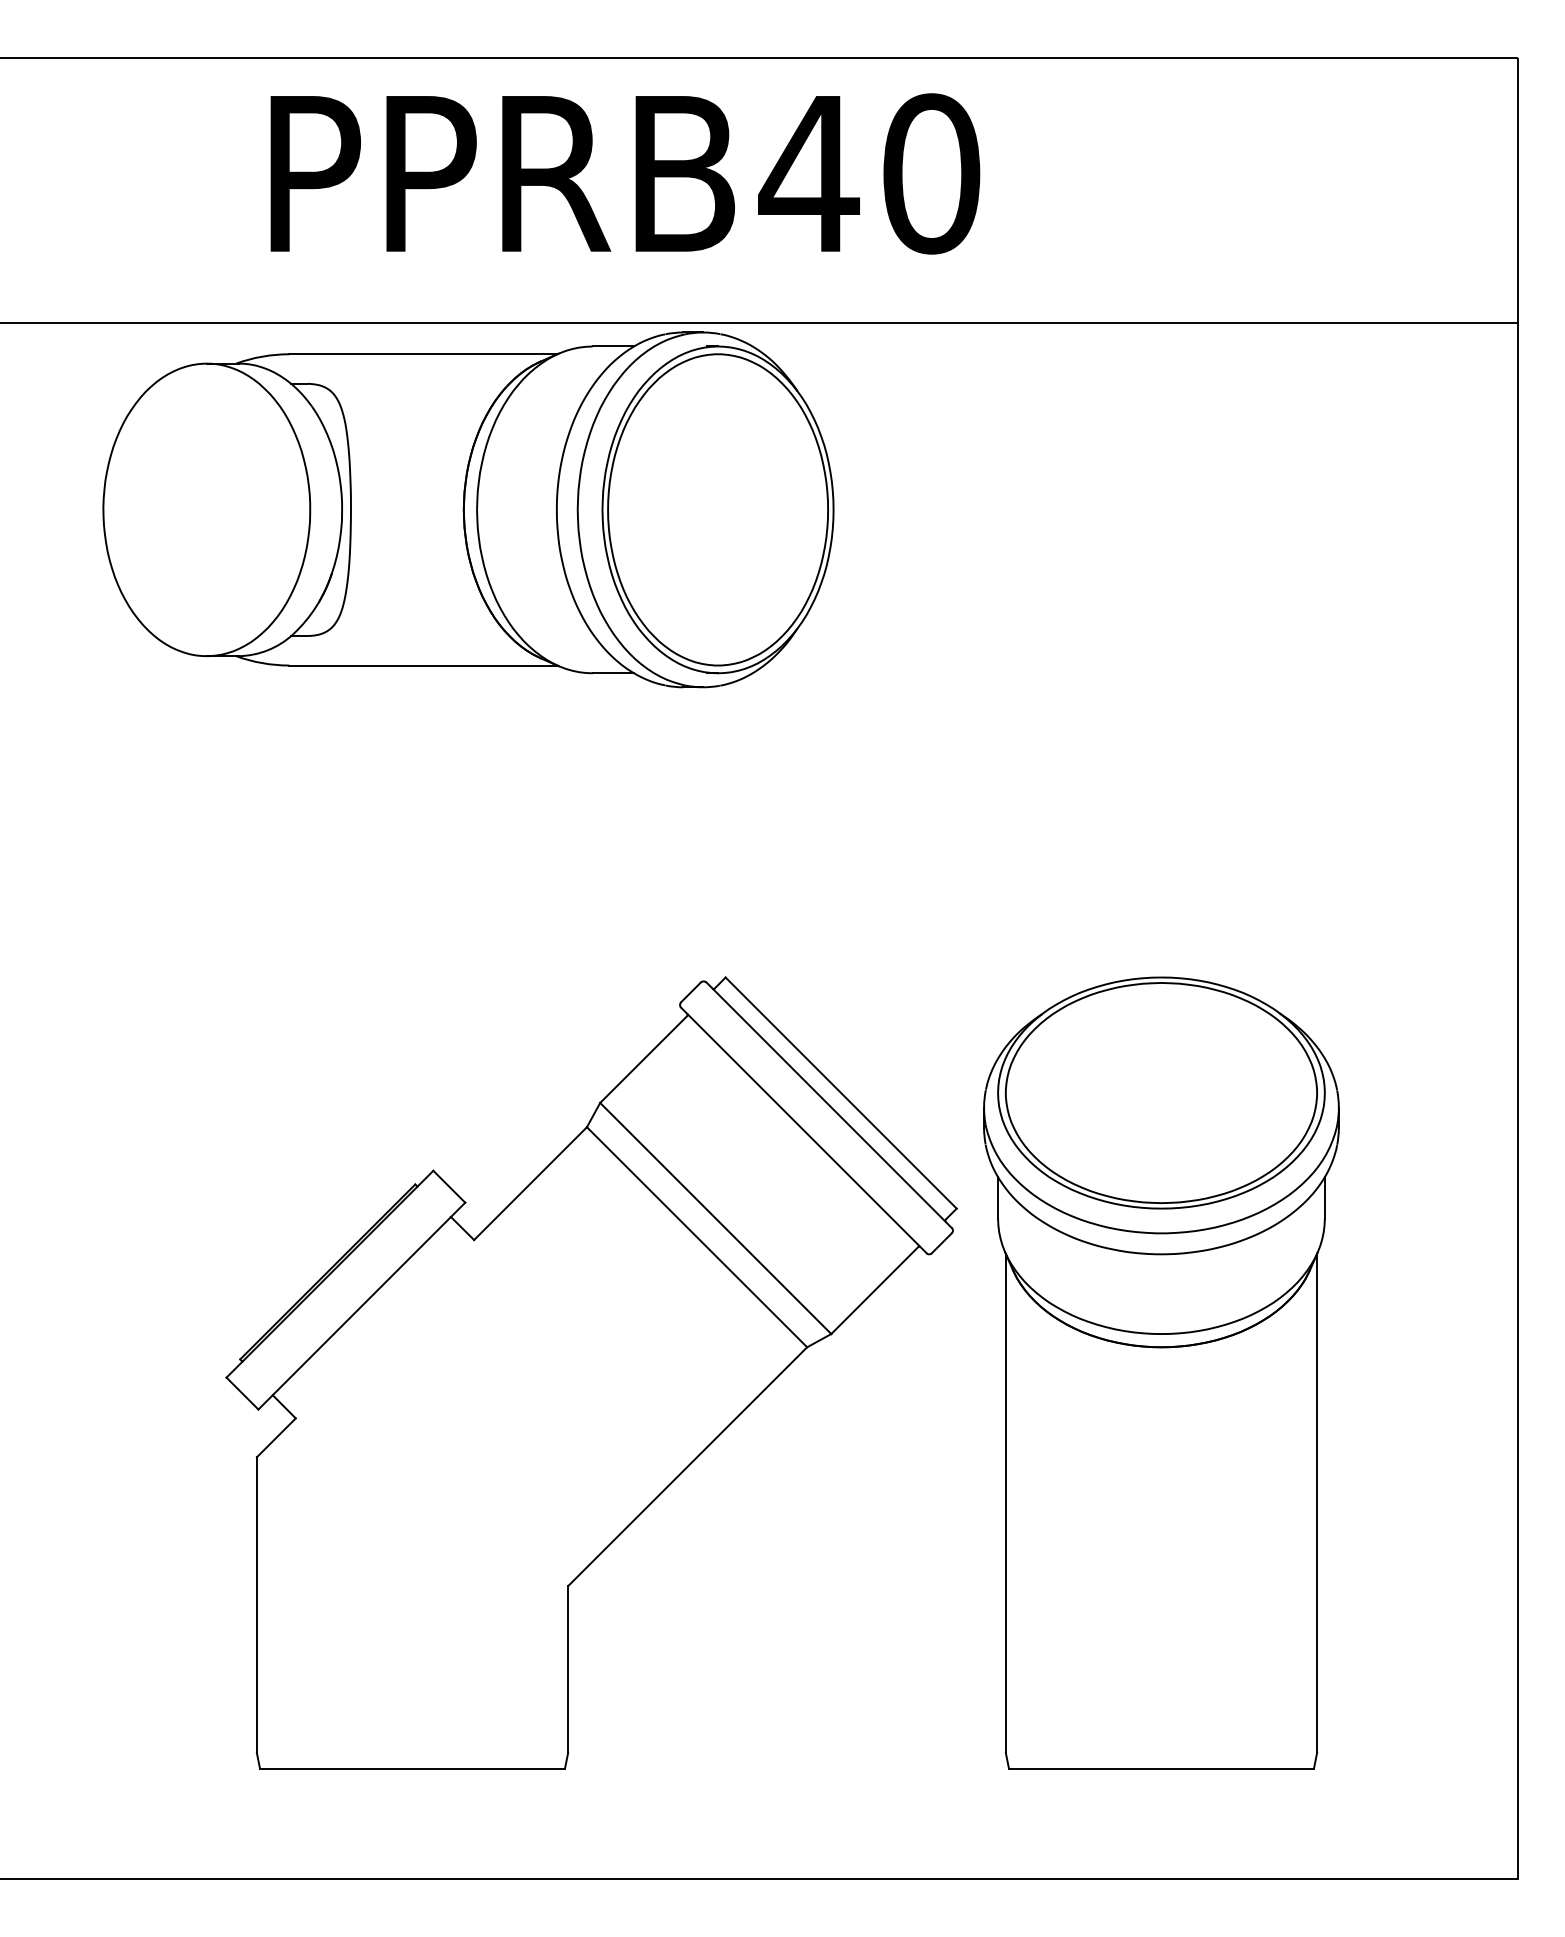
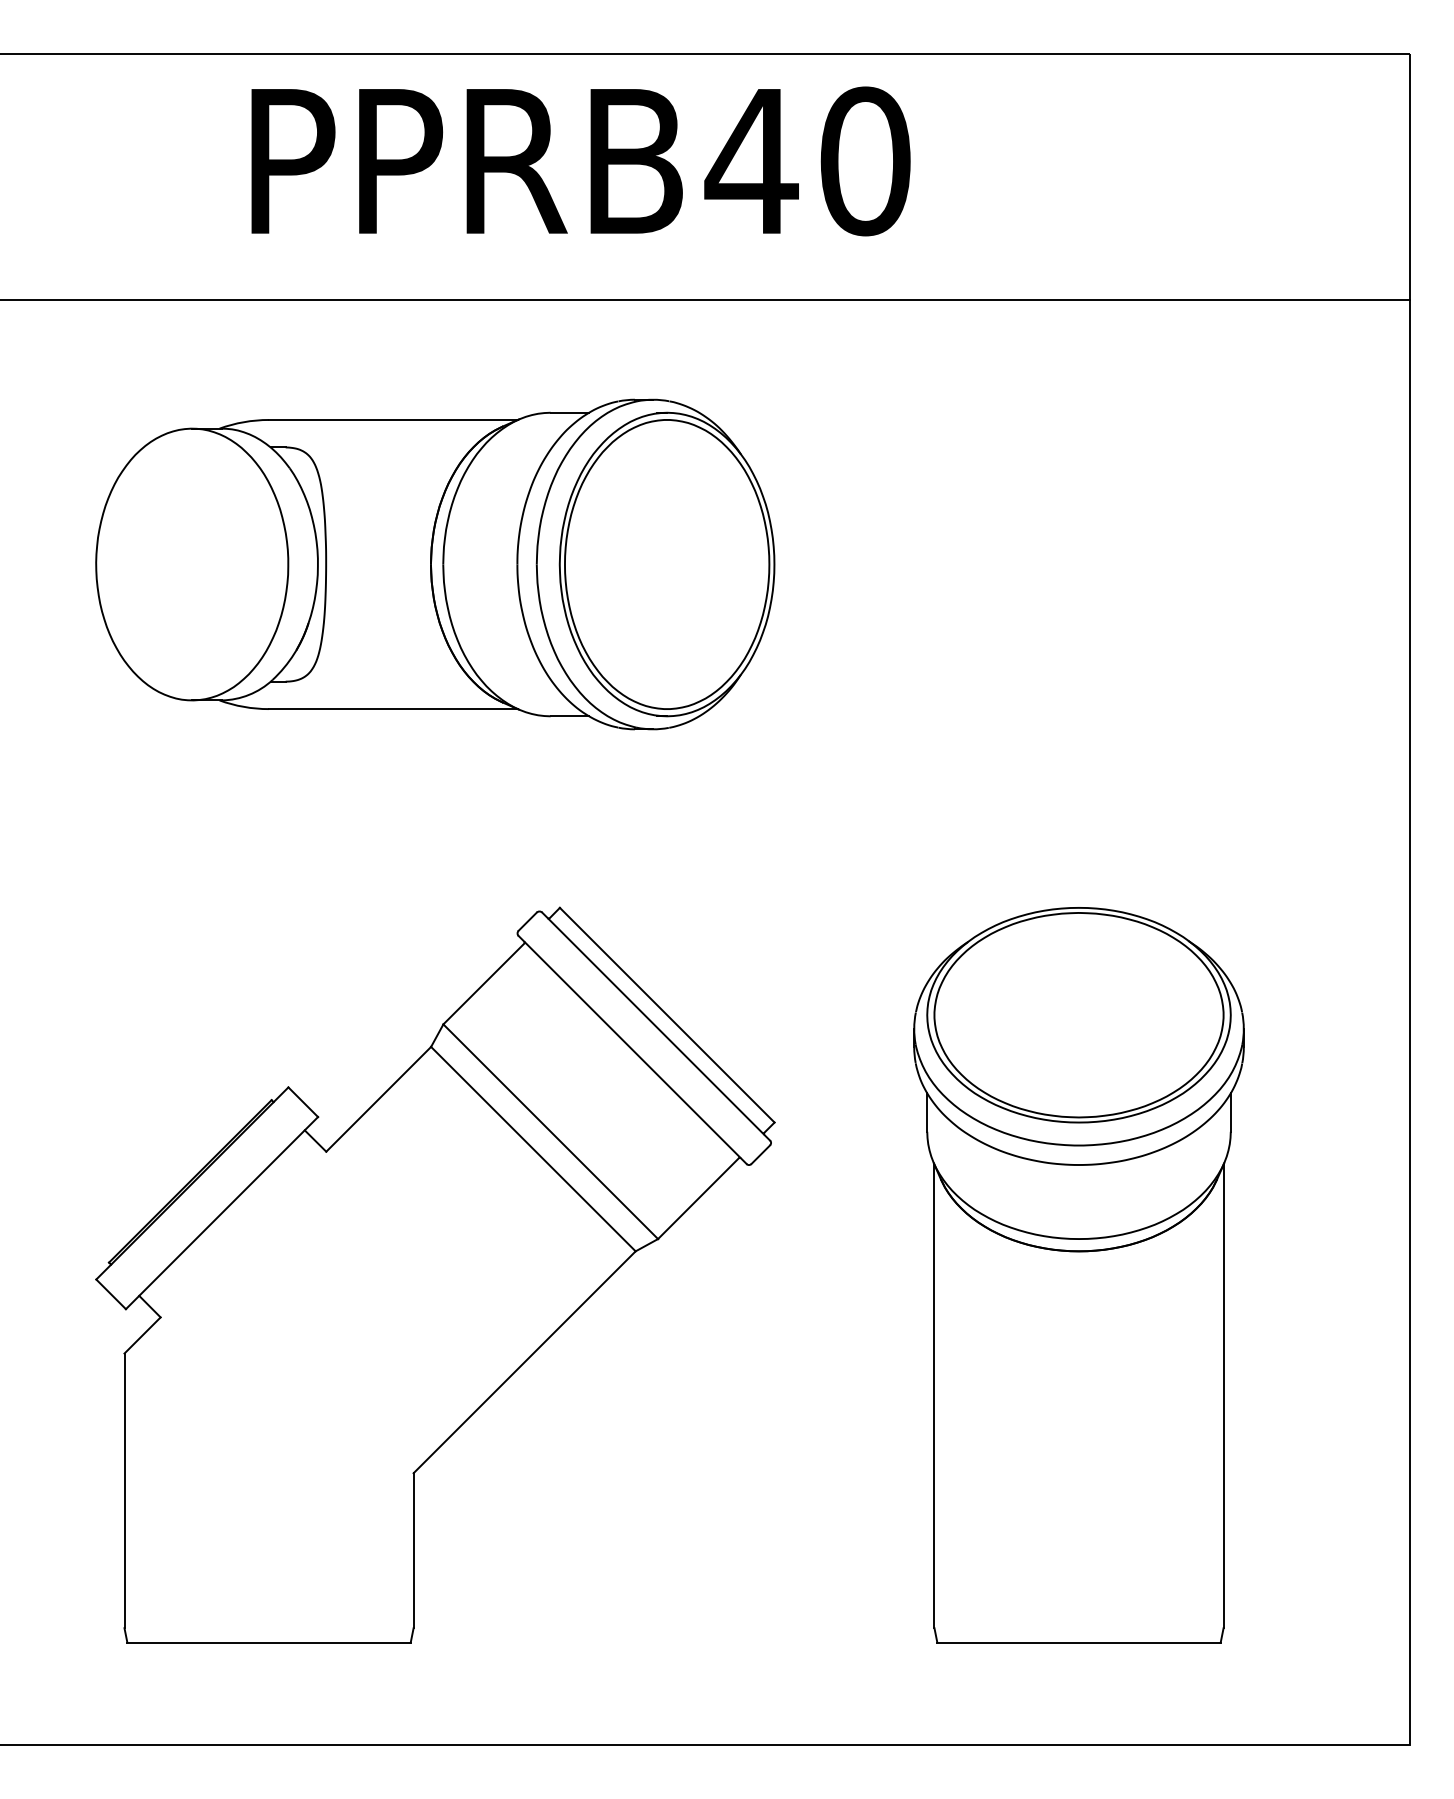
part: (468, 509) -> (435, 564), moved
part: (591, 1372) -> (435, 1274), moved

